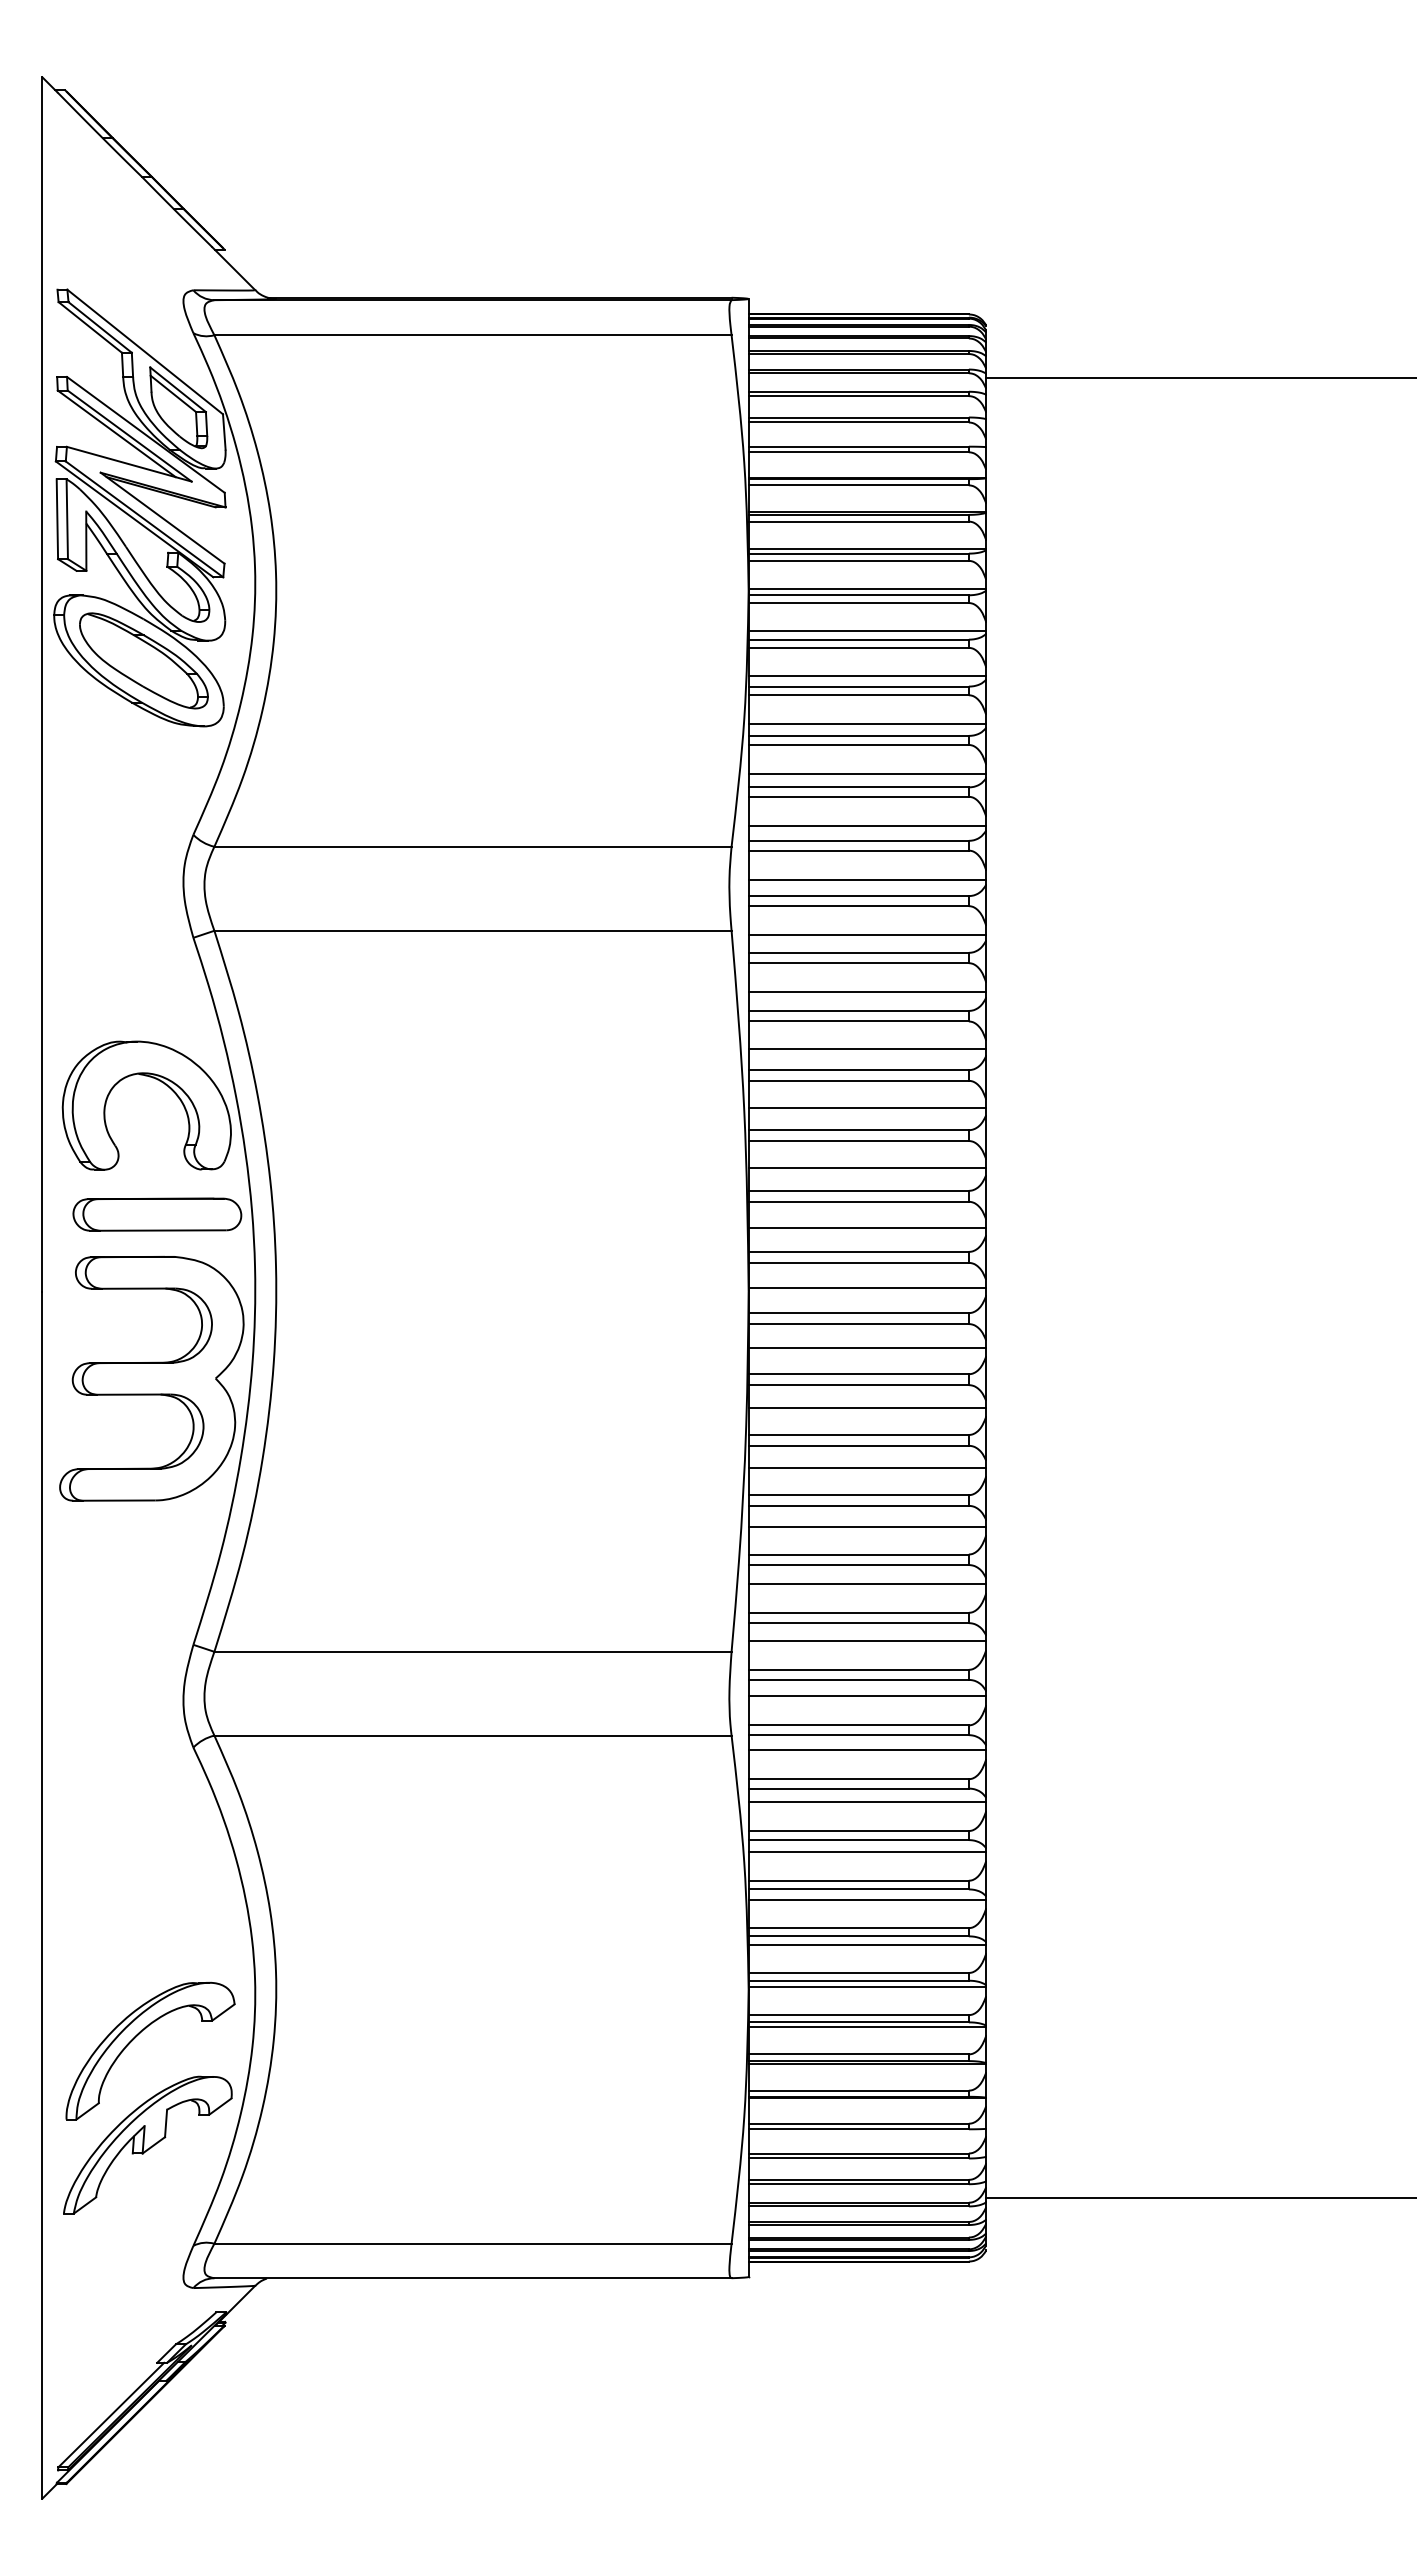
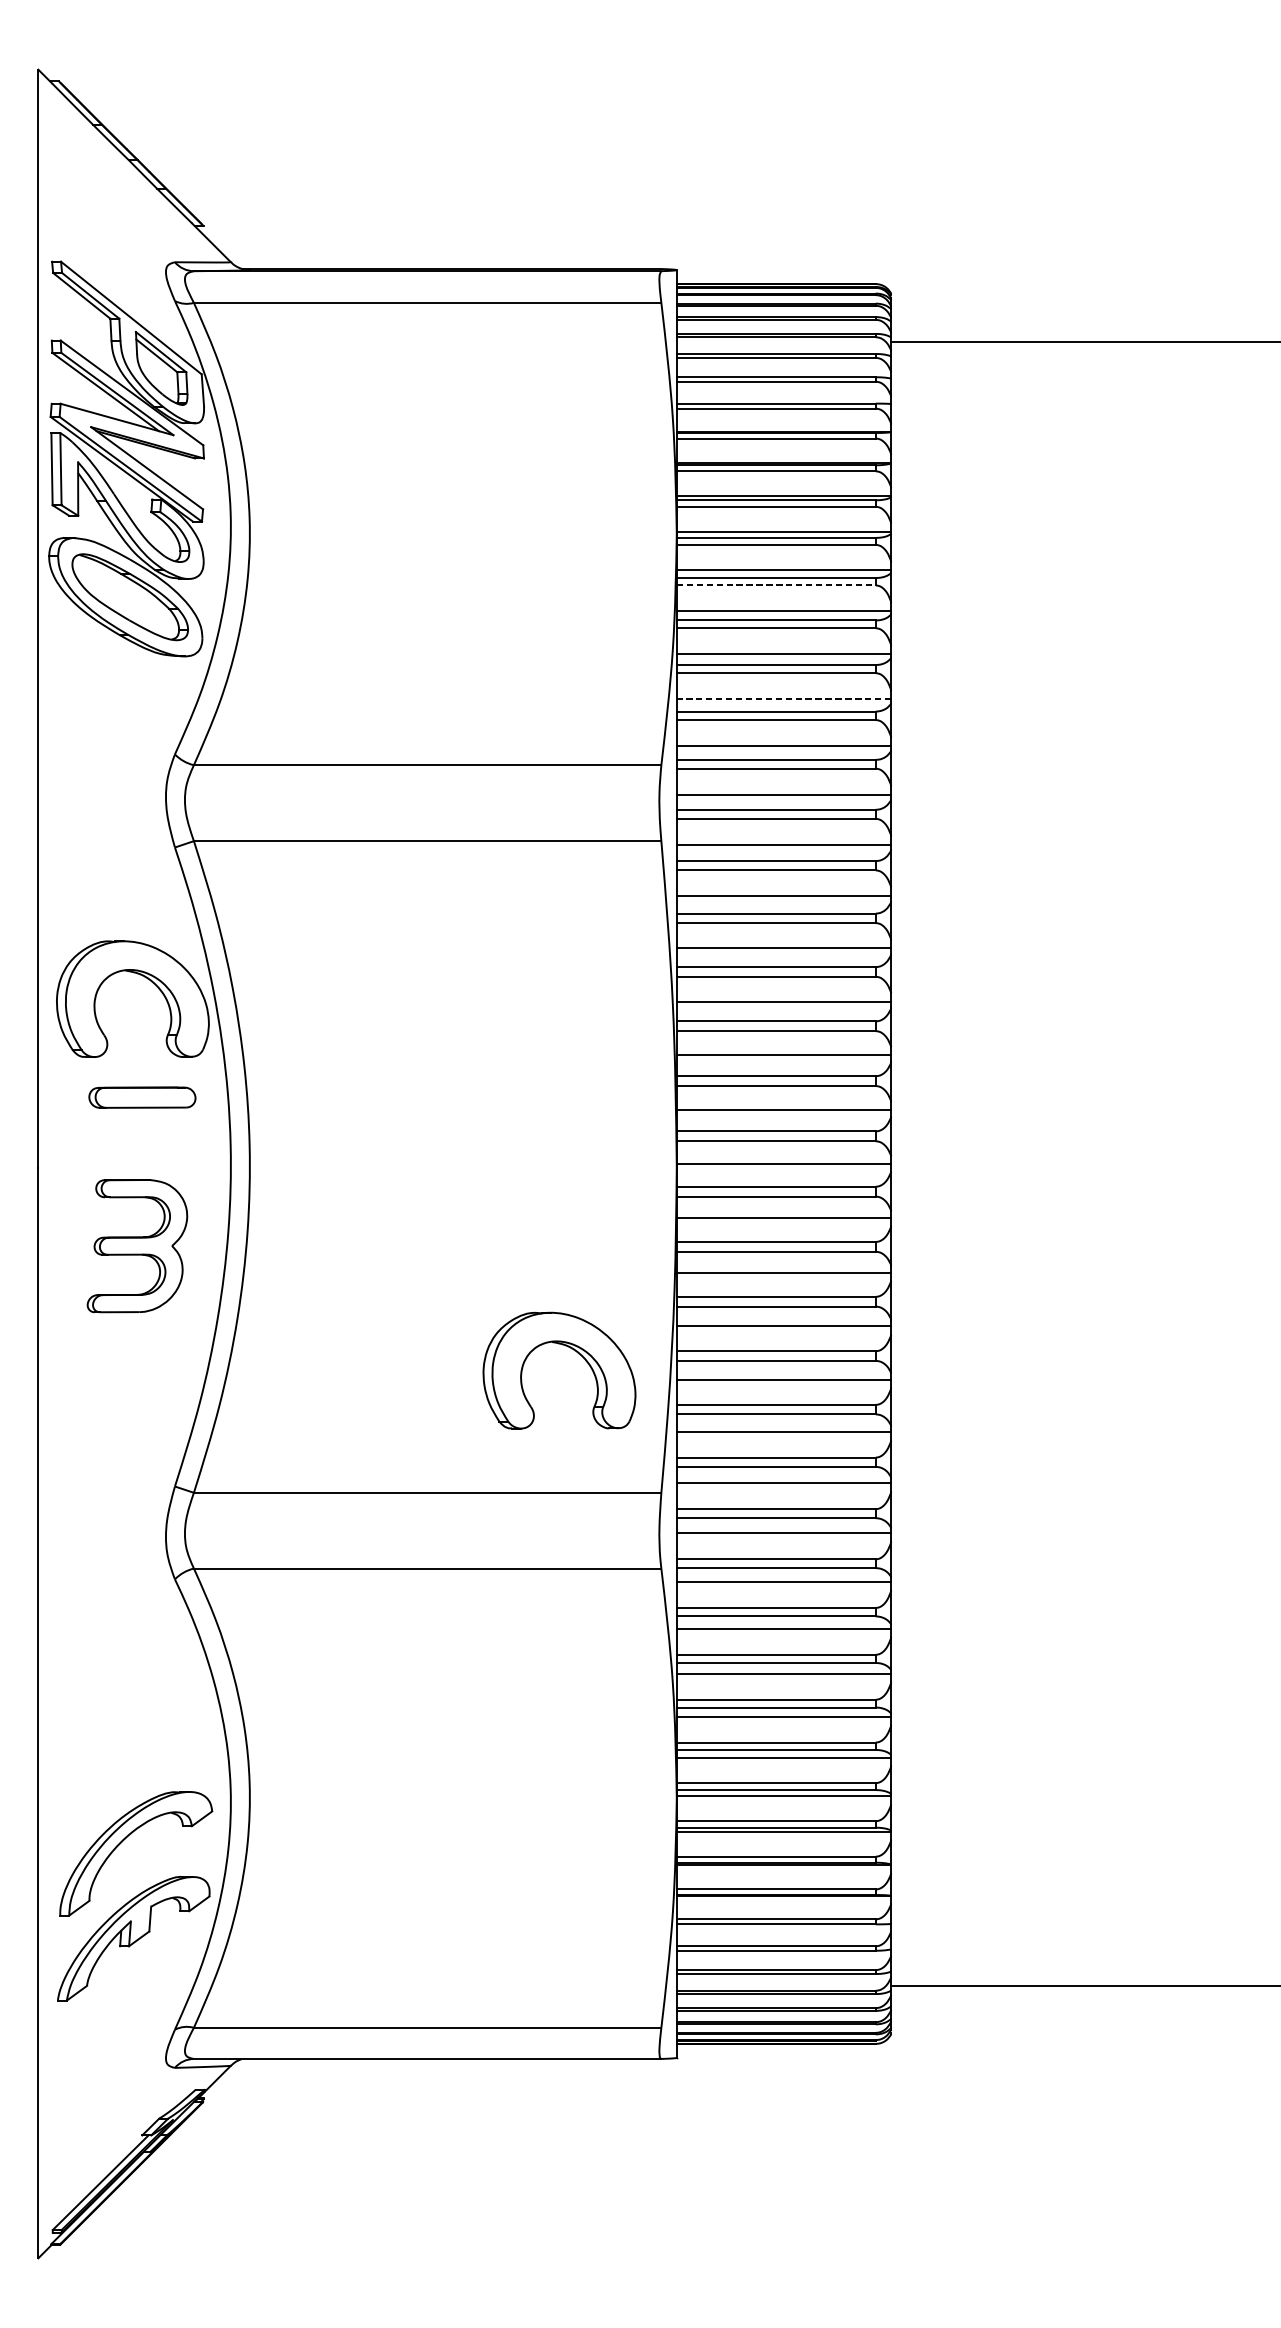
line: (859, 647) -> (776, 585), solid -> dashed
line: (867, 773) -> (784, 698), solid -> dashed
part: (157, 1214) -> (142, 1097), size x0.7
part: (151, 1378) -> (137, 1245), size x0.6
part: (634, 1494) -> (573, 1350), added

